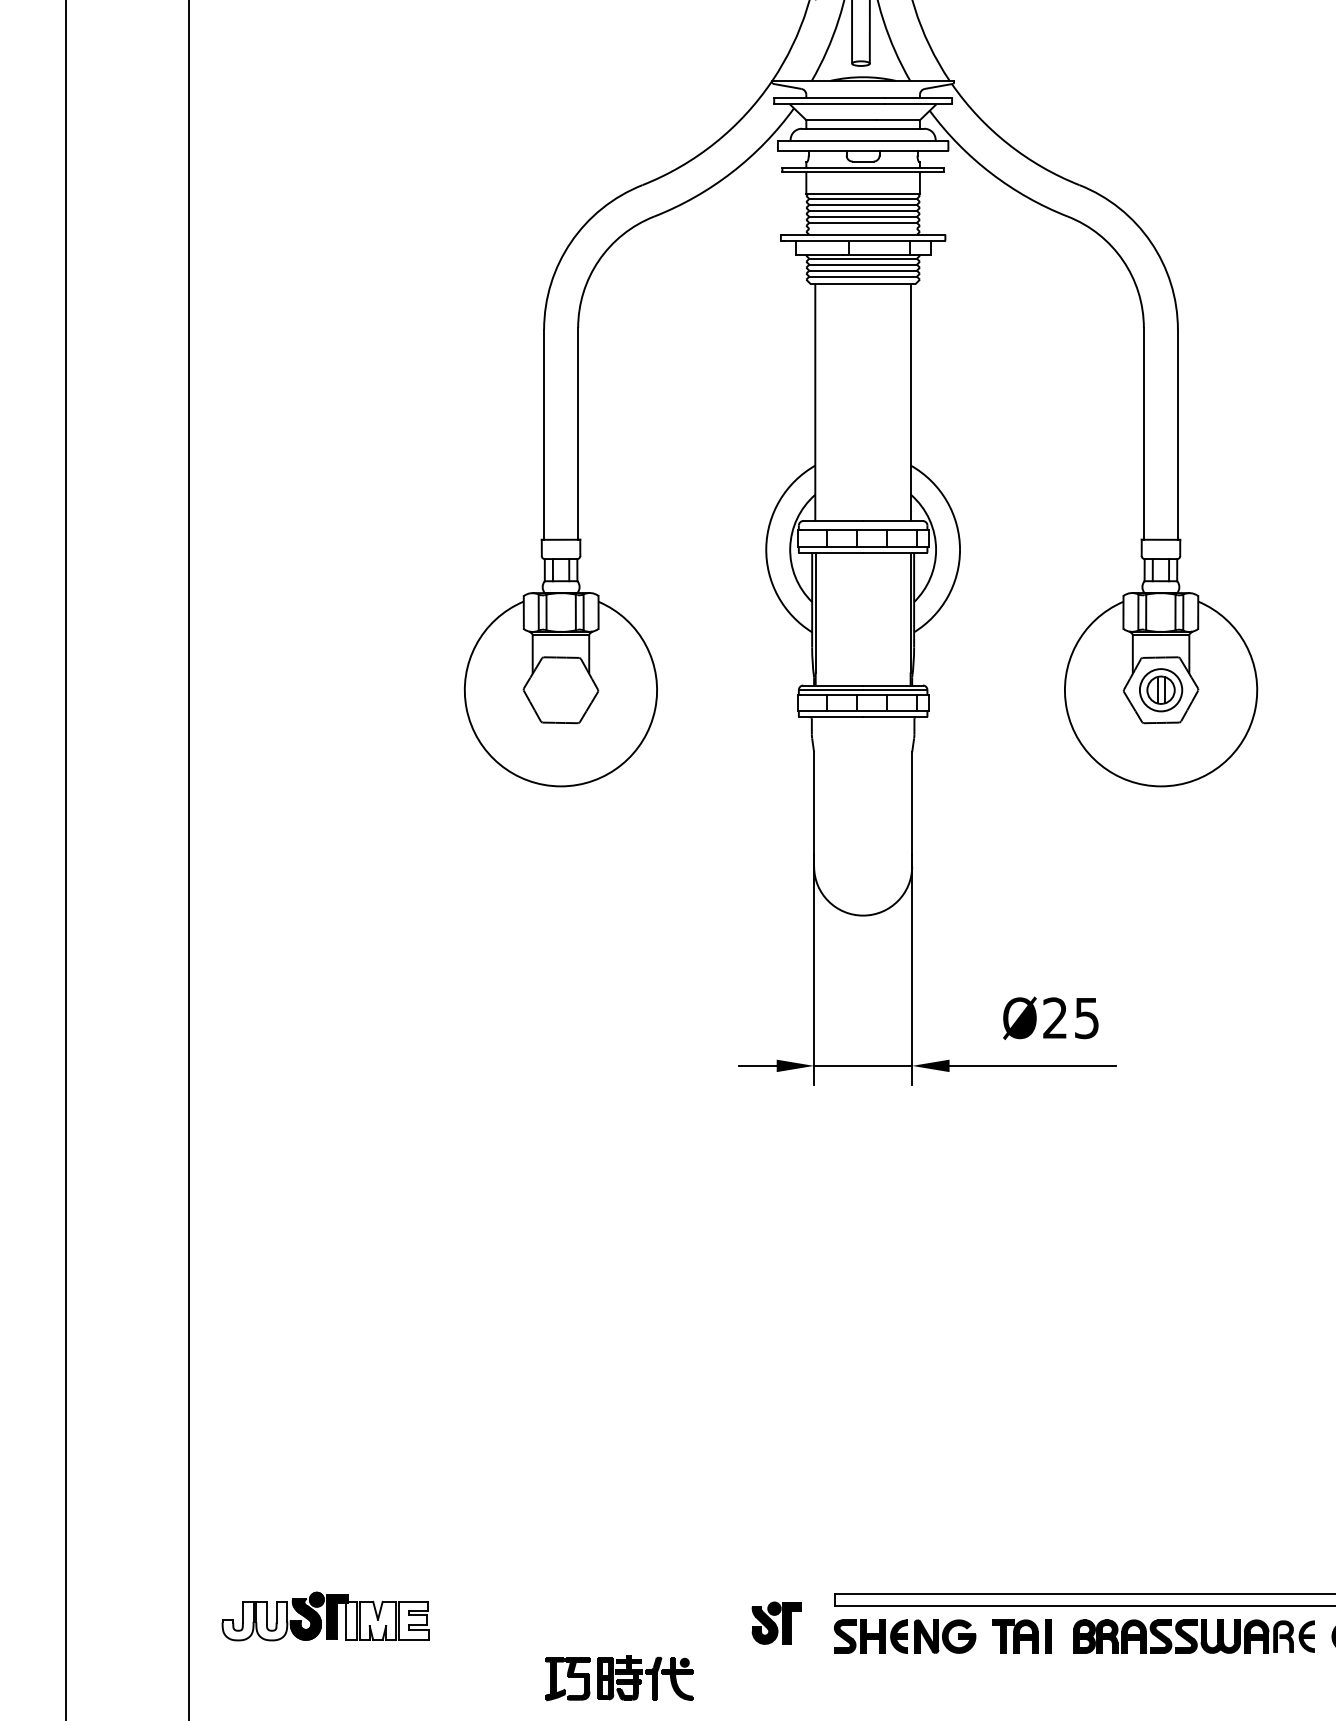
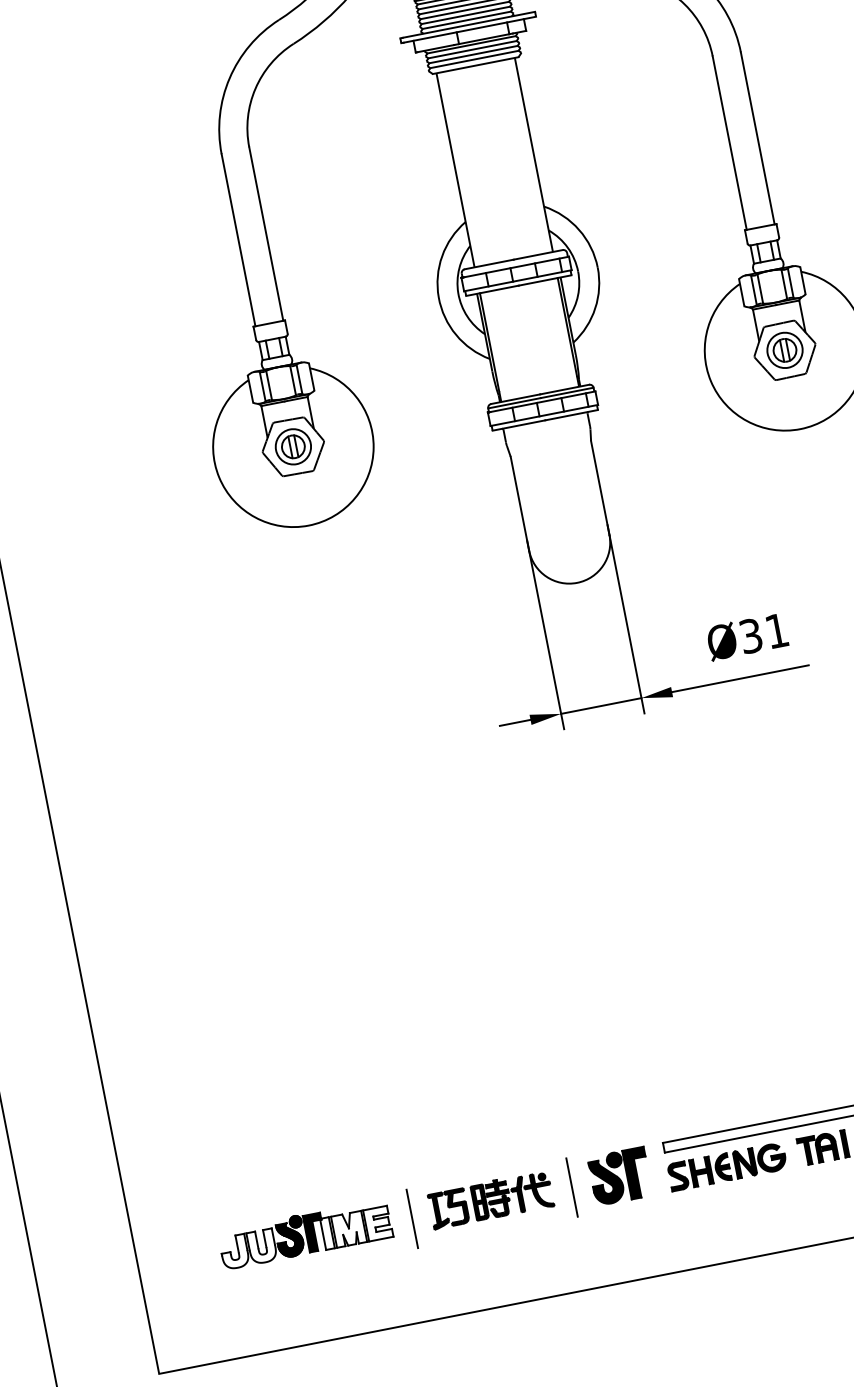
line: (862, 228) -> (466, 20), added
part: (560, 690) -> (293, 447), added
text: (1070, 1018) -> (763, 633), Ø25 -> Ø31
part: (325, 1616) -> (305, 1234), moved
part: (776, 1622) -> (619, 1175), size x1.43
line: (522, 1625) -> (412, 1219), added
line: (717, 1625) -> (571, 1187), added
part: (619, 1678) -> (491, 1200), moved

